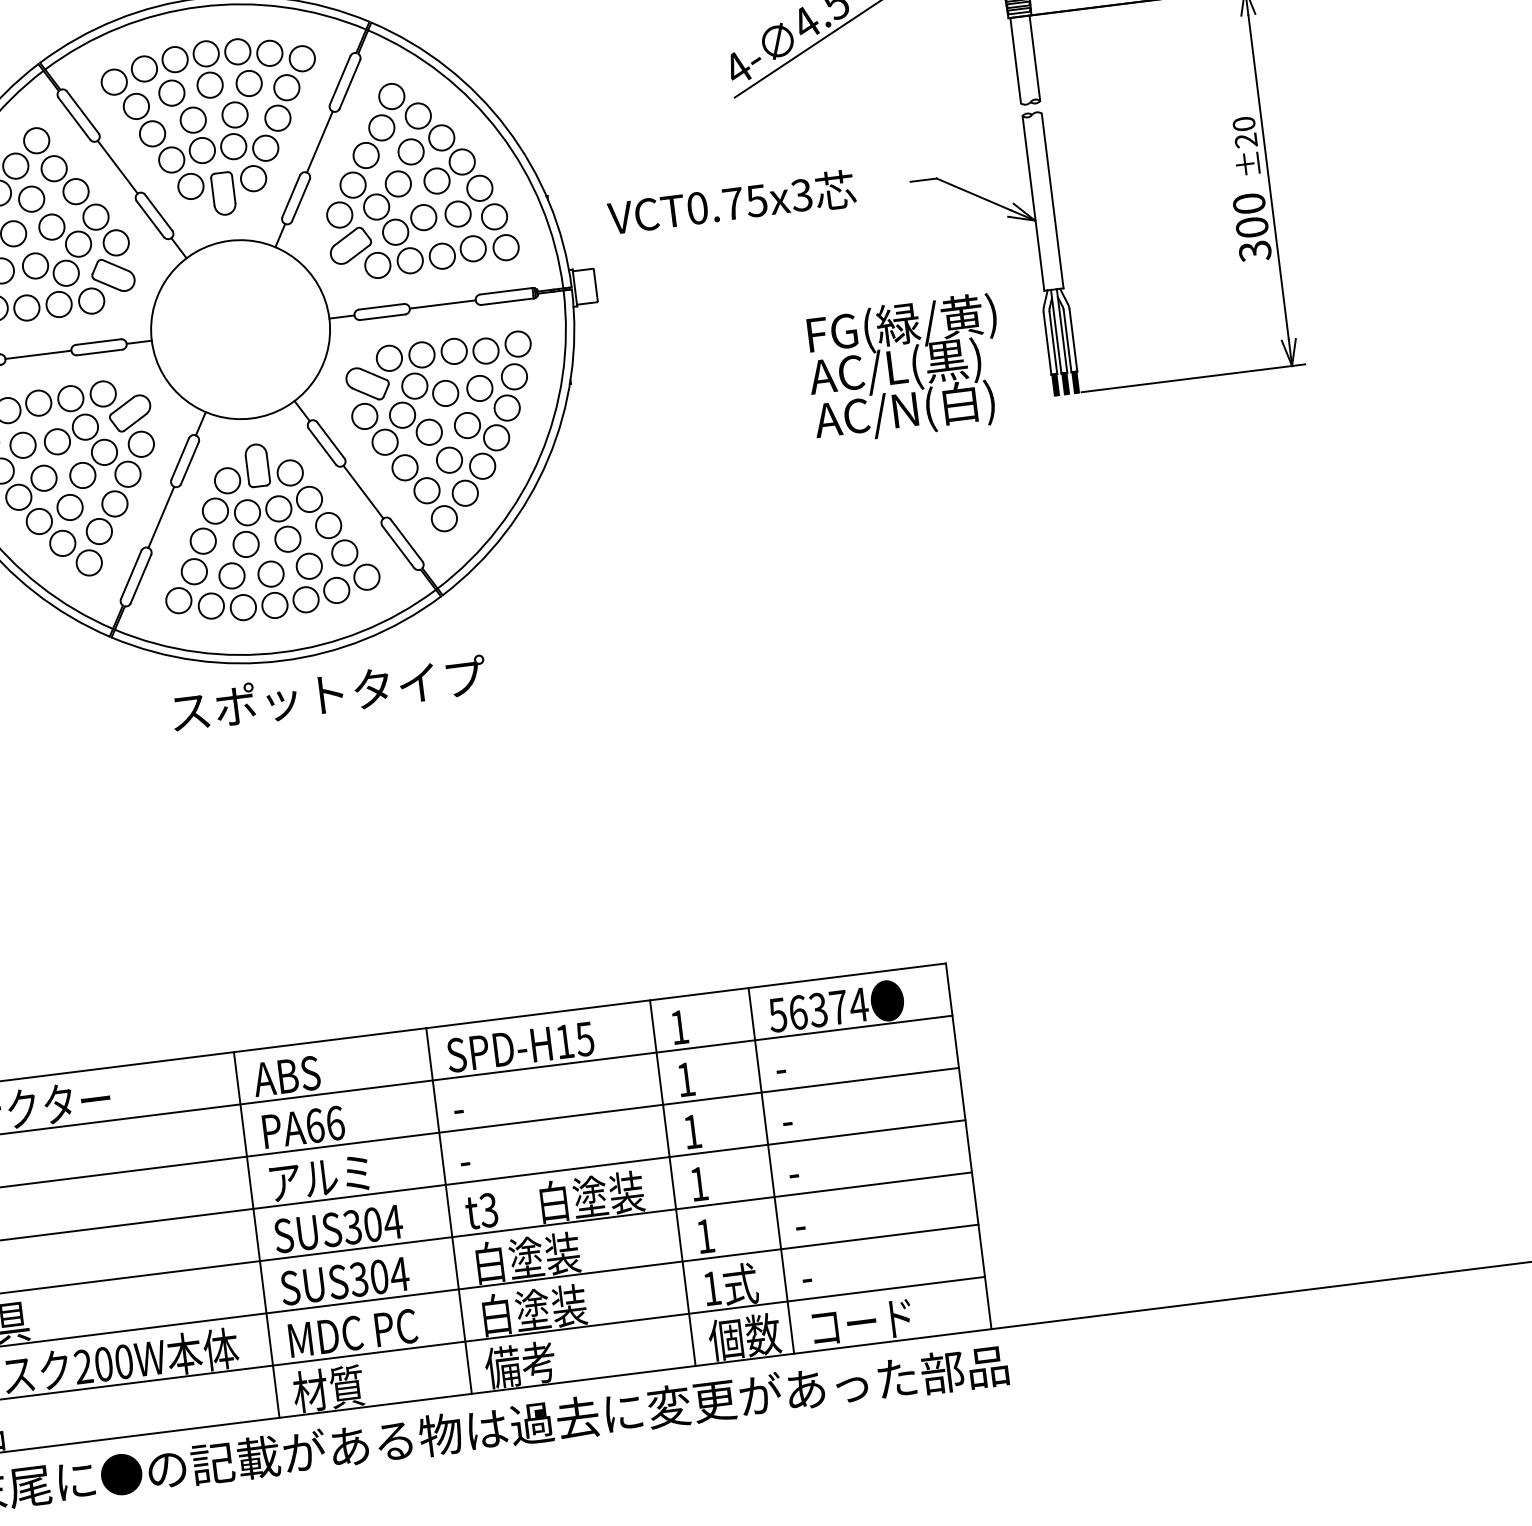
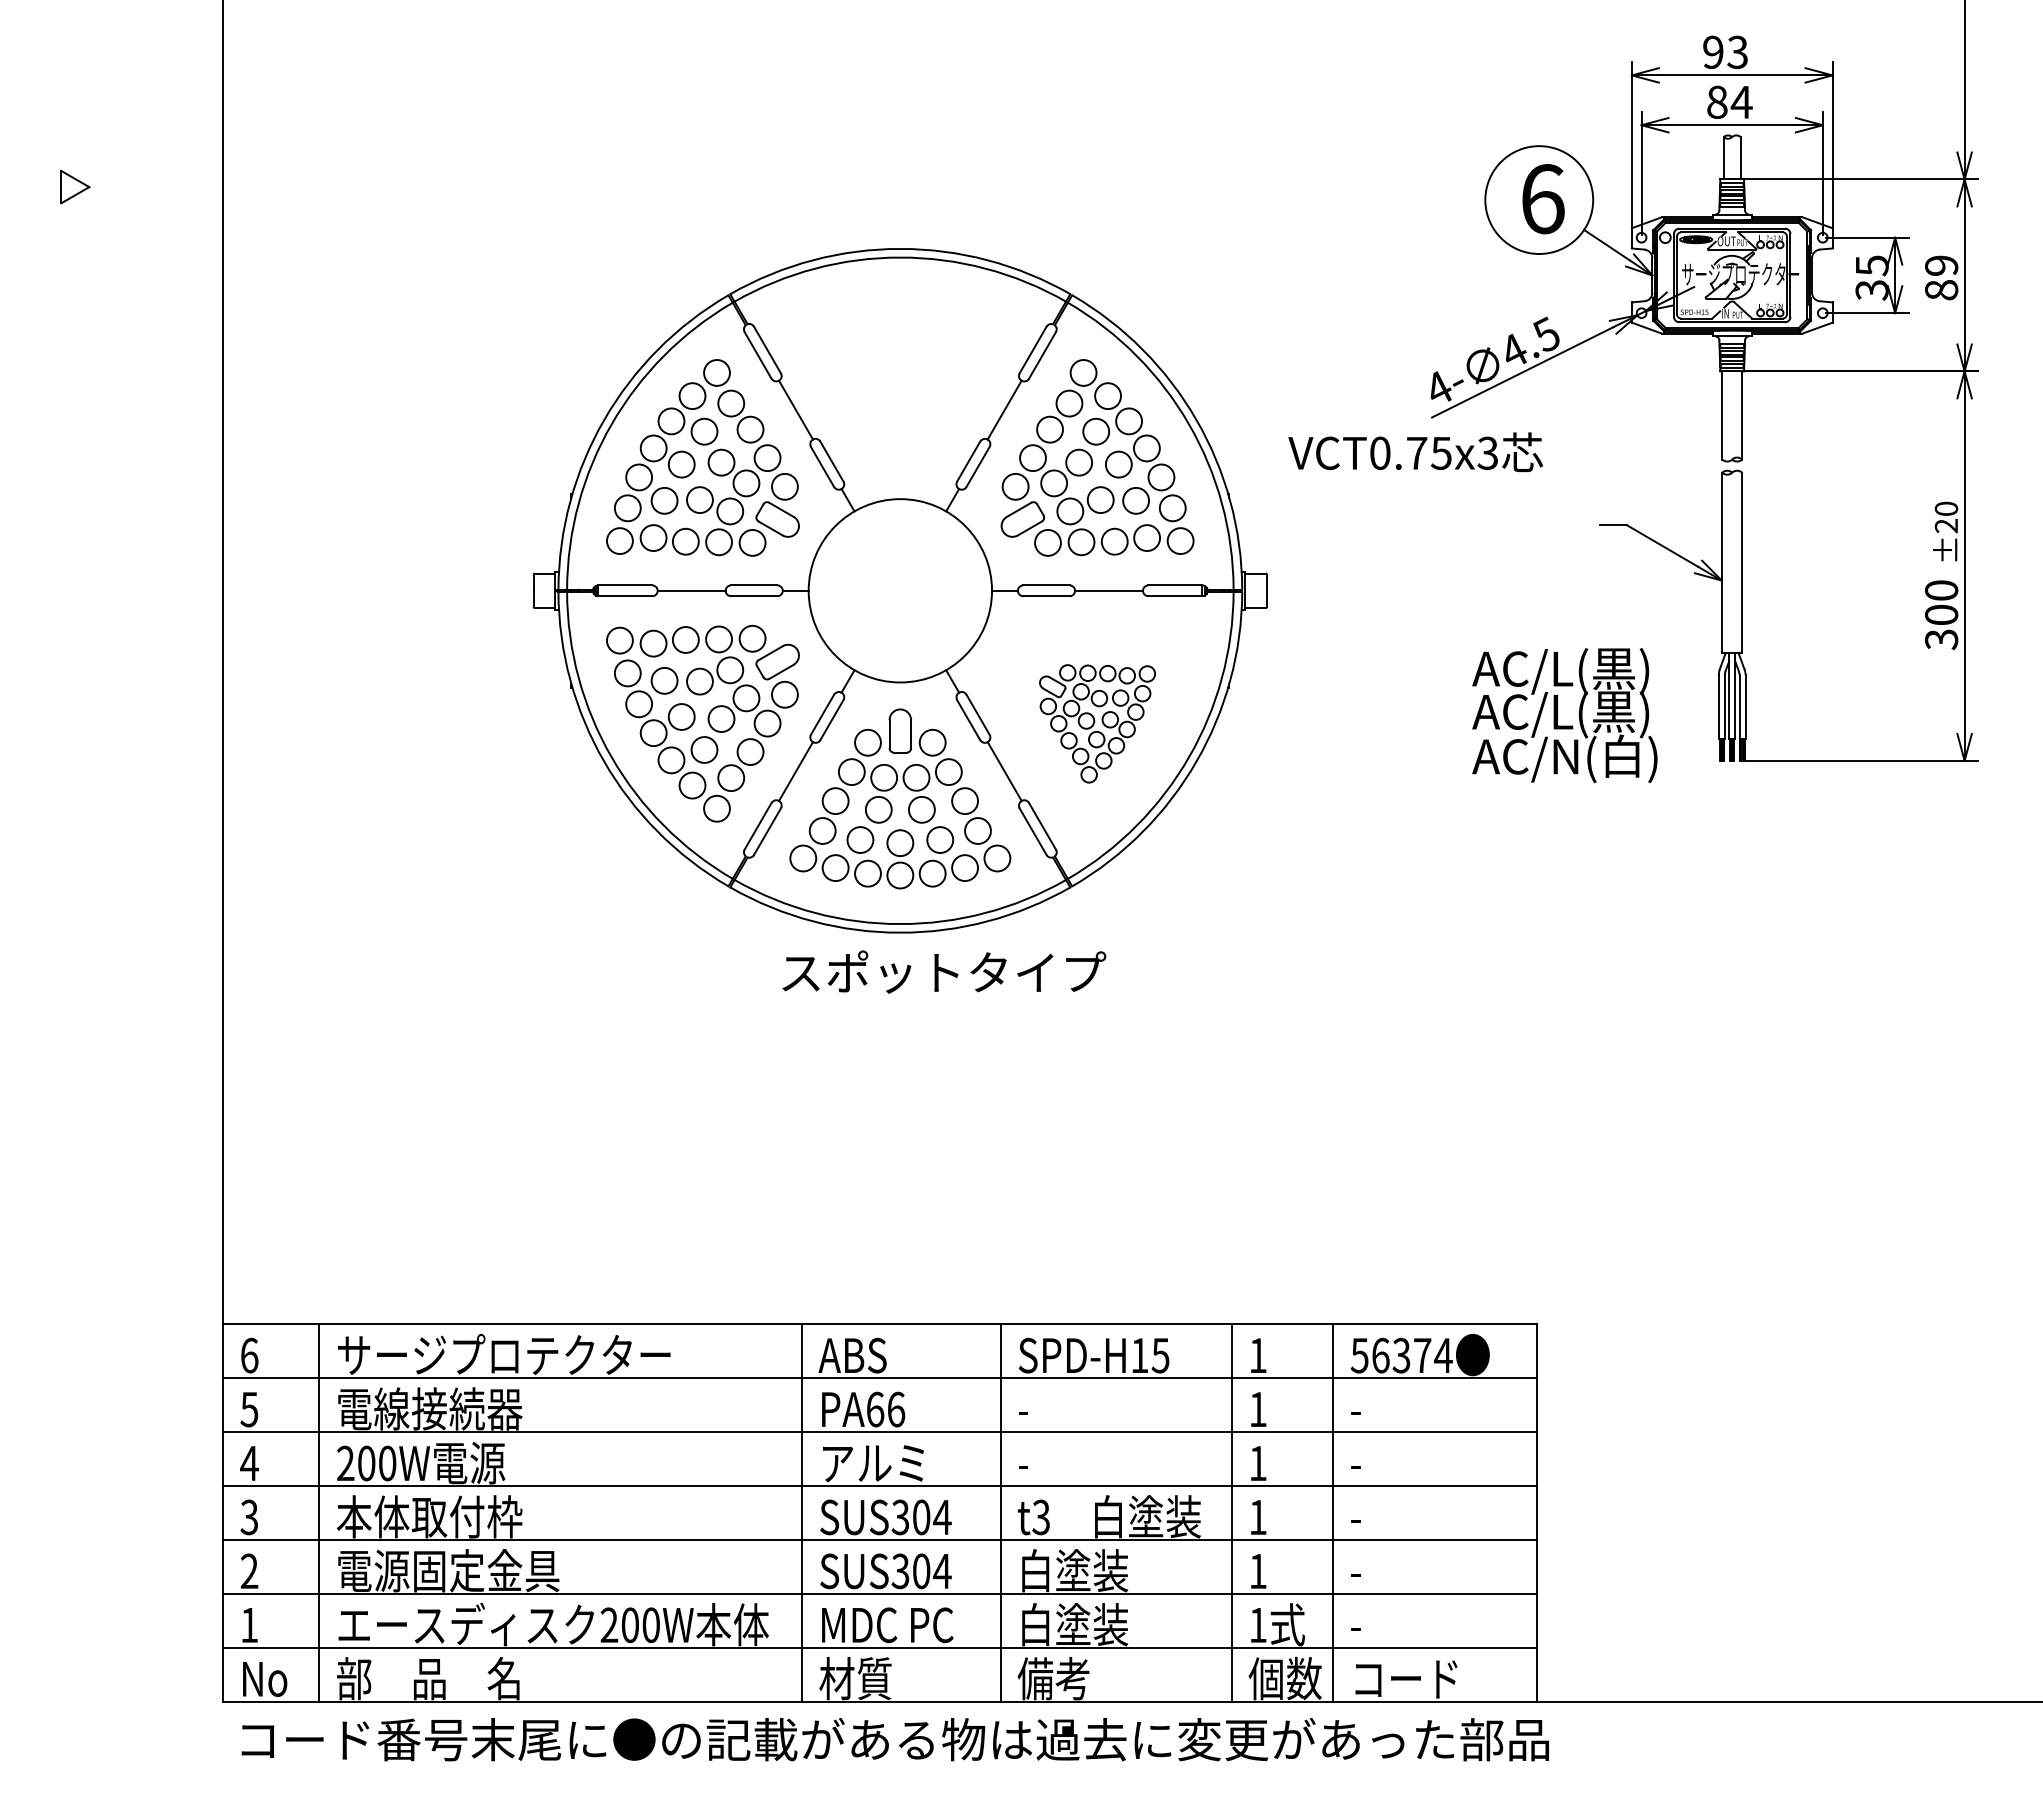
part: (223, 122) -> (909, 378), removed
text: (731, 203) -> (1415, 452), moved
text: (900, 325) -> (1571, 670), FG(緑/黄) -> AC/L(黒)
part: (447, 434) -> (1097, 723), size x0.6

